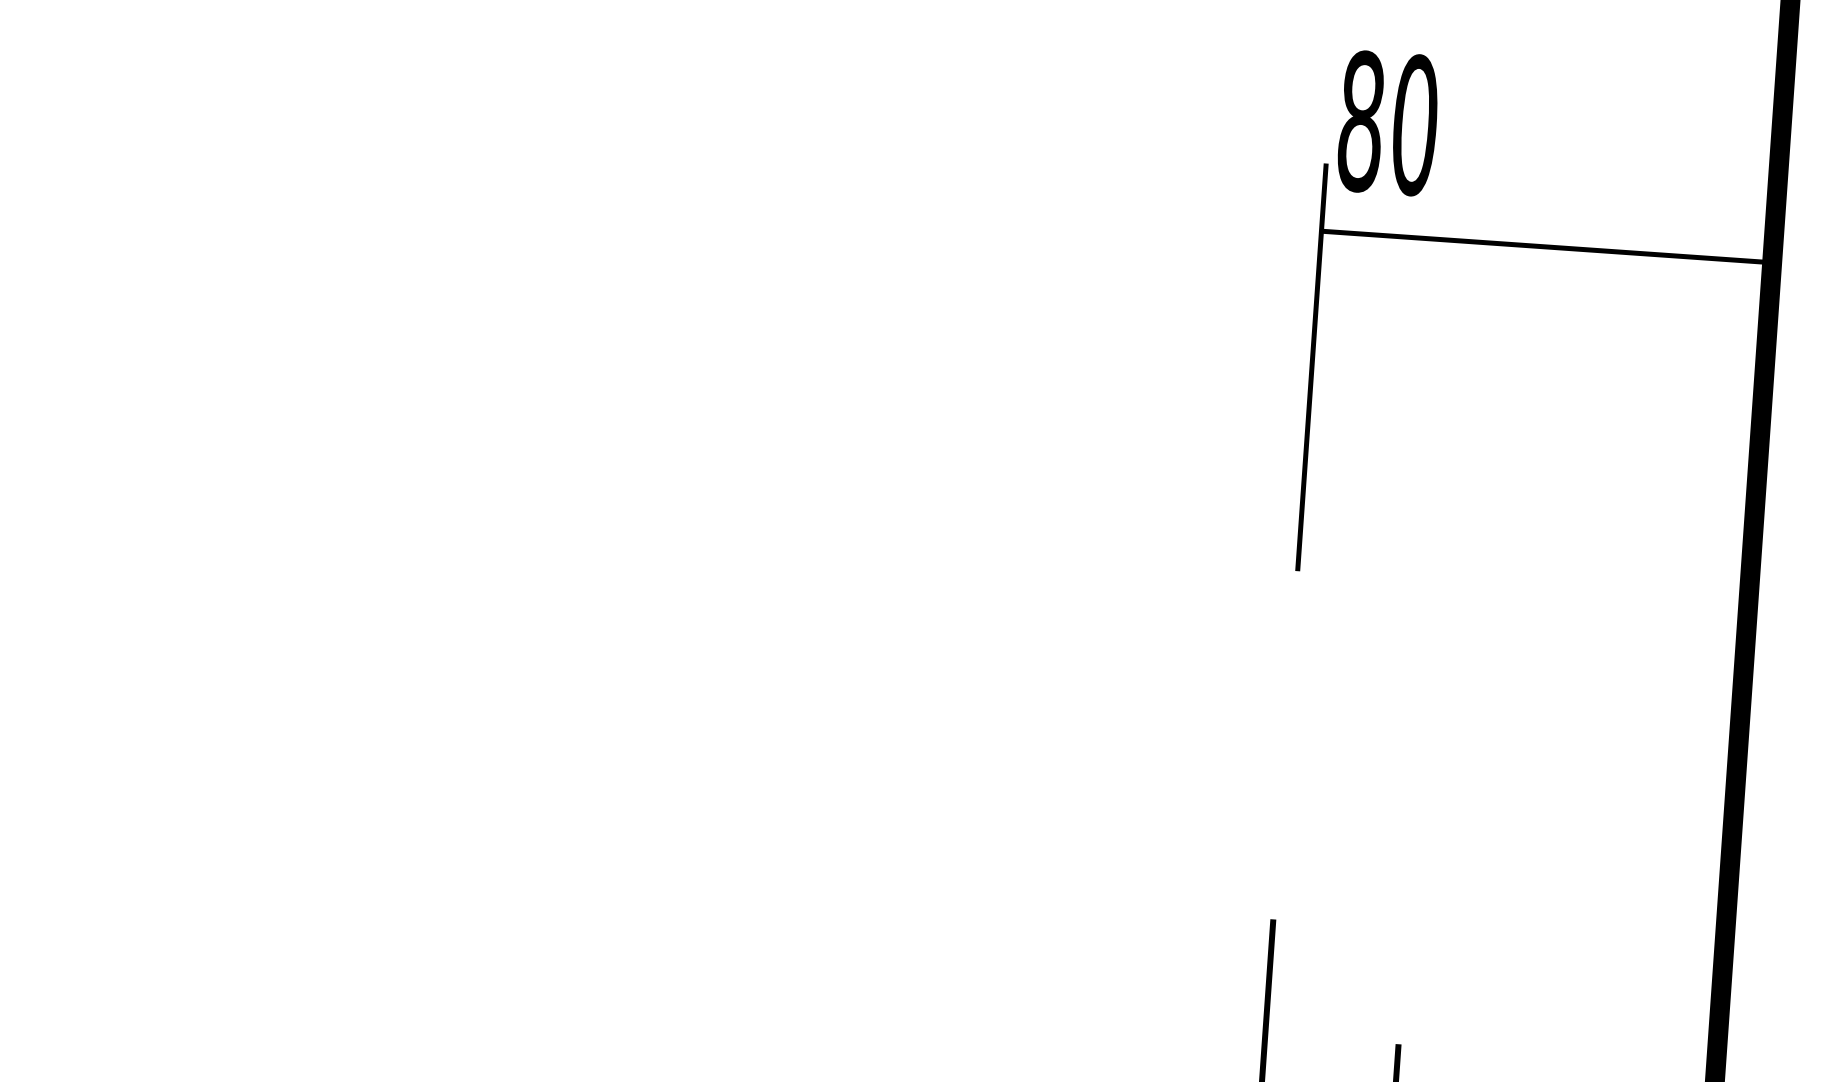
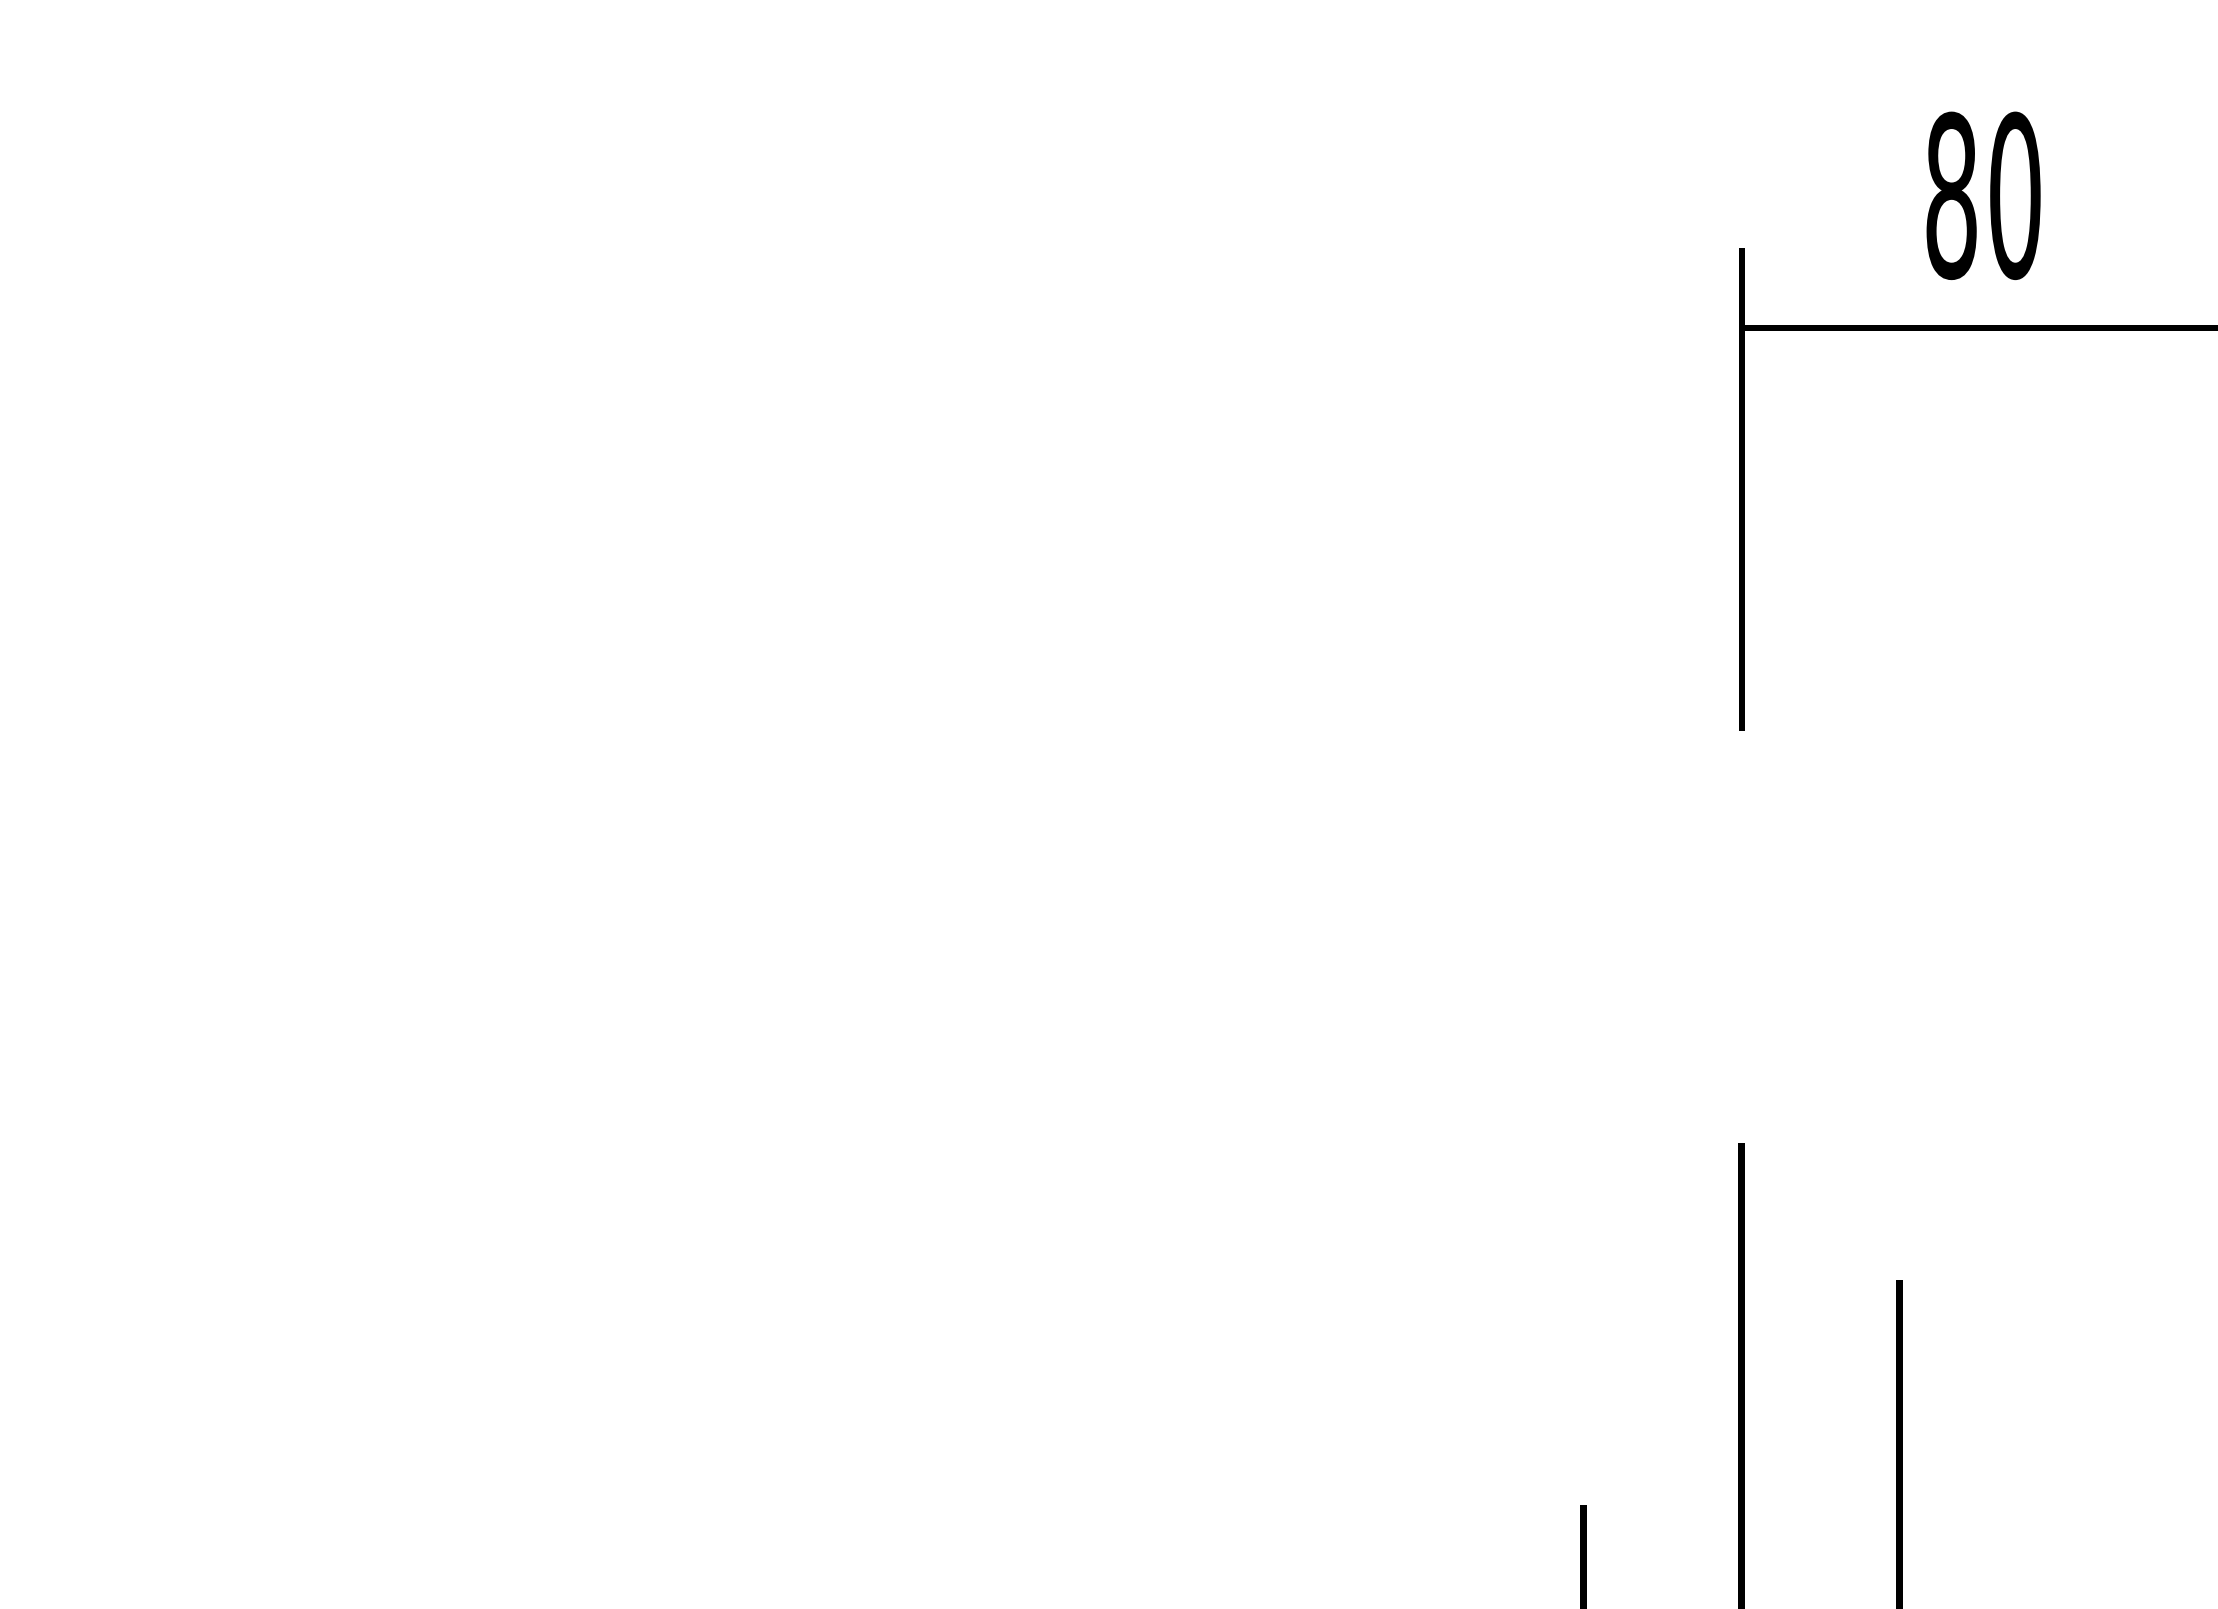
text: (1388, 123) -> (1983, 195), moved

